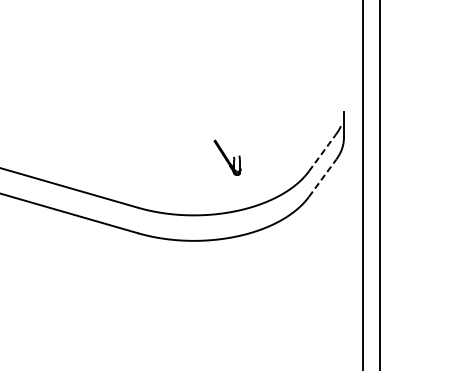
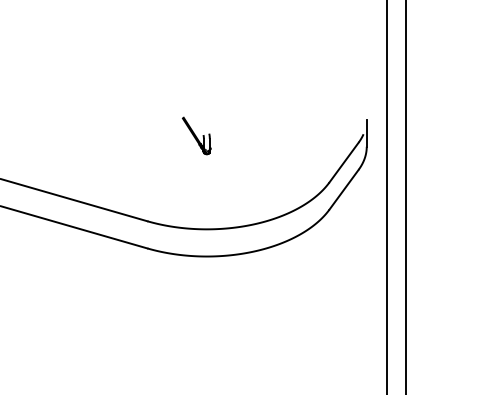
line: (323, 152) -> (344, 162), dashed -> solid
part: (227, 157) -> (196, 135), moved
line: (323, 177) -> (344, 189), dashed -> solid

